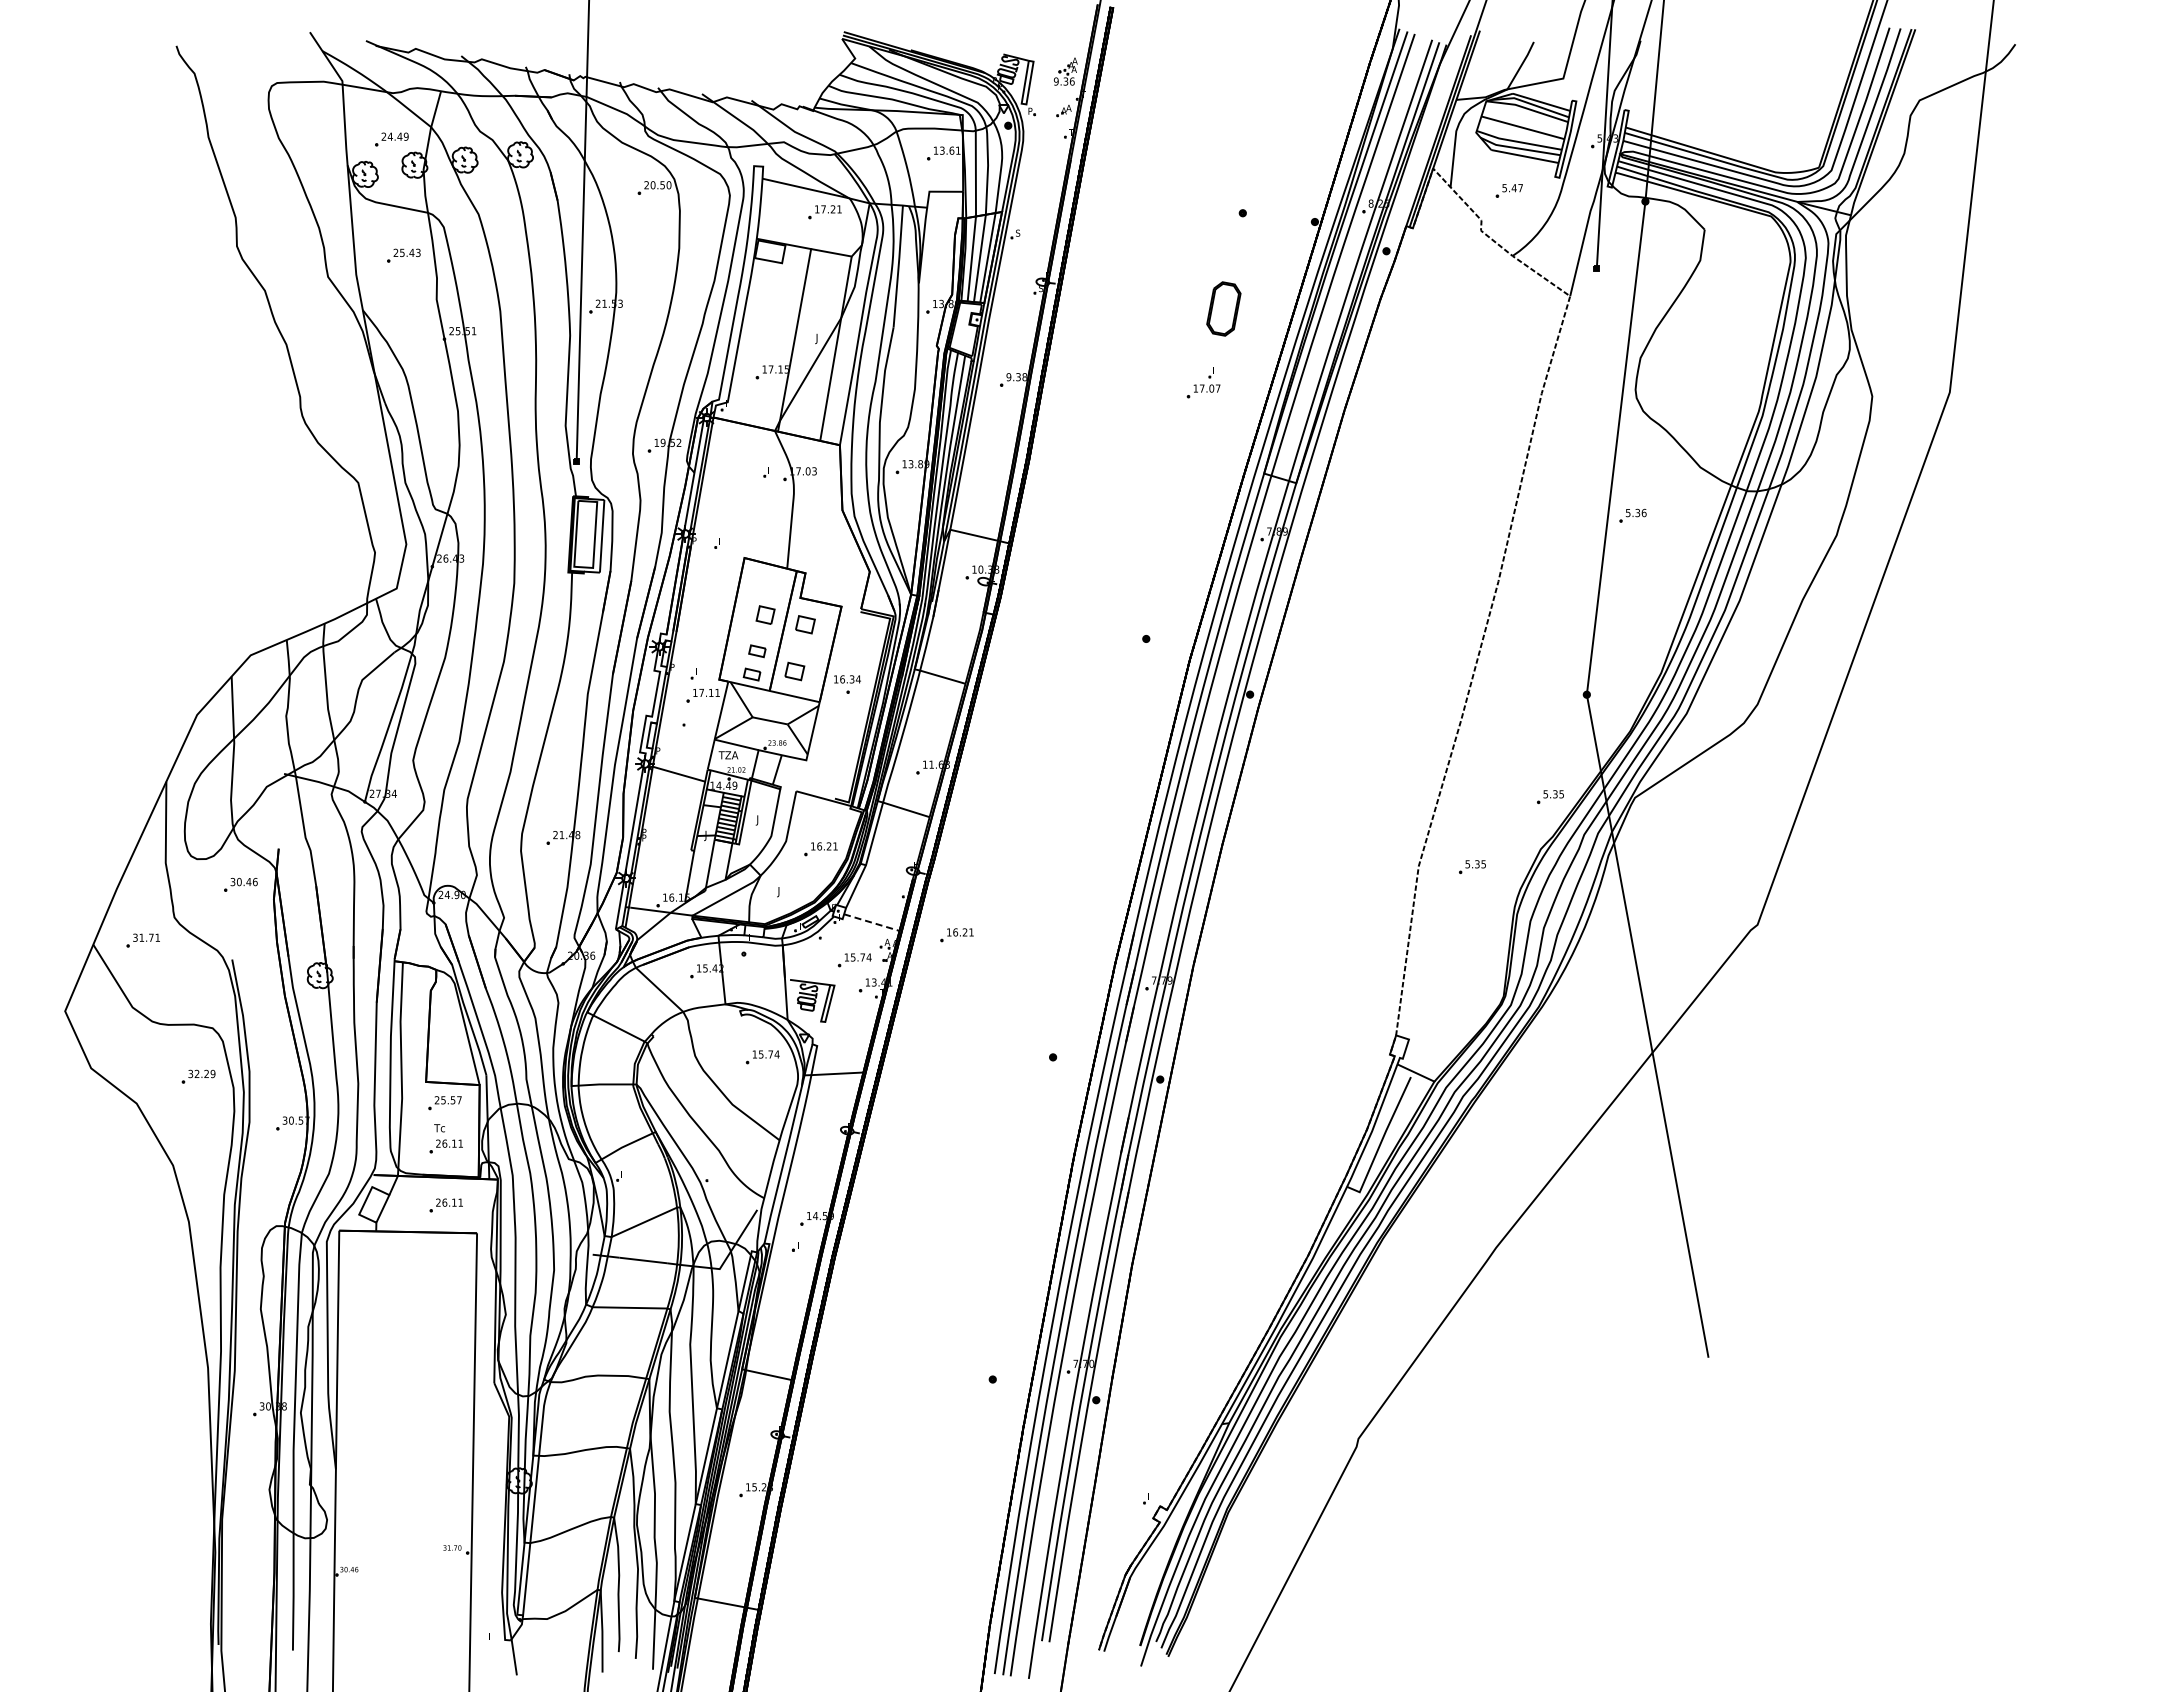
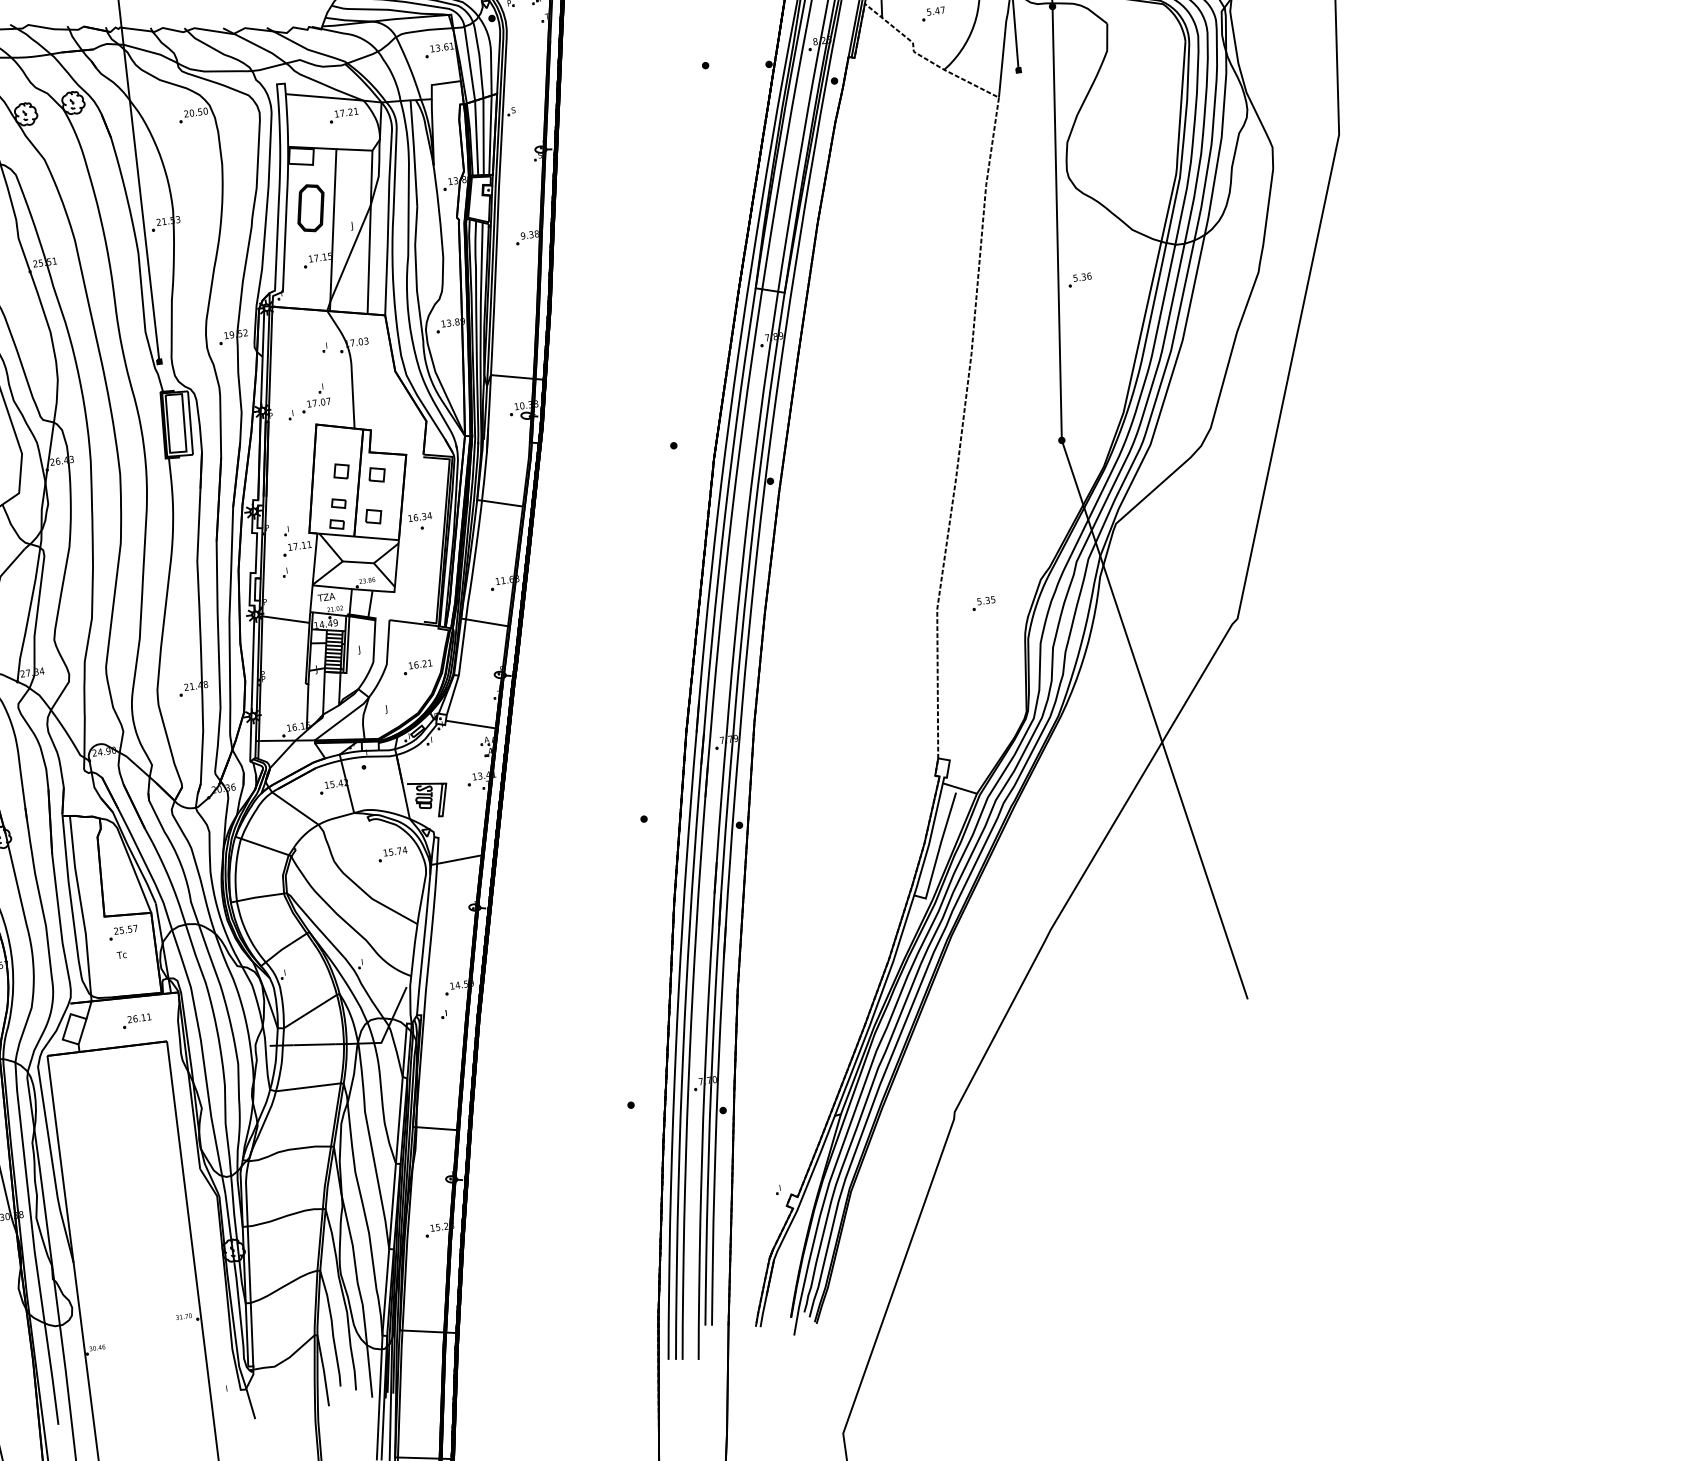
part: (1223, 308) -> (310, 207), moved
part: (1203, 382) -> (315, 397), moved
part: (1550, 797) -> (1042, 533), removed
line: (871, 922) -> (470, 724), dashed -> solid
part: (956, 935) -> (545, 725), removed
part: (854, 960) -> (460, 759), removed
part: (445, 1146) -> (129, 970), removed

